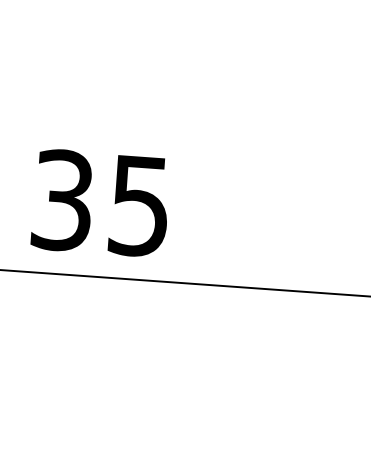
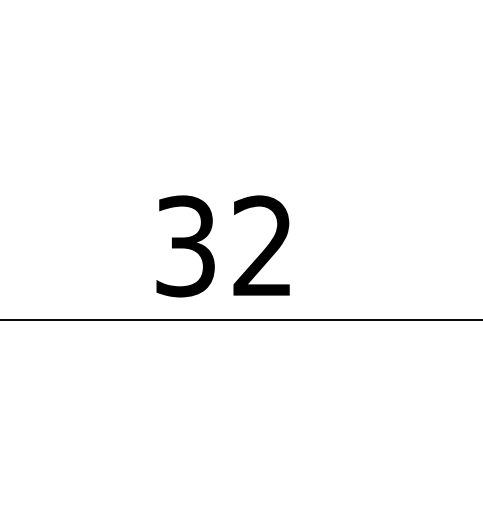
text: (139, 206) -> (262, 246), 35 -> 32

